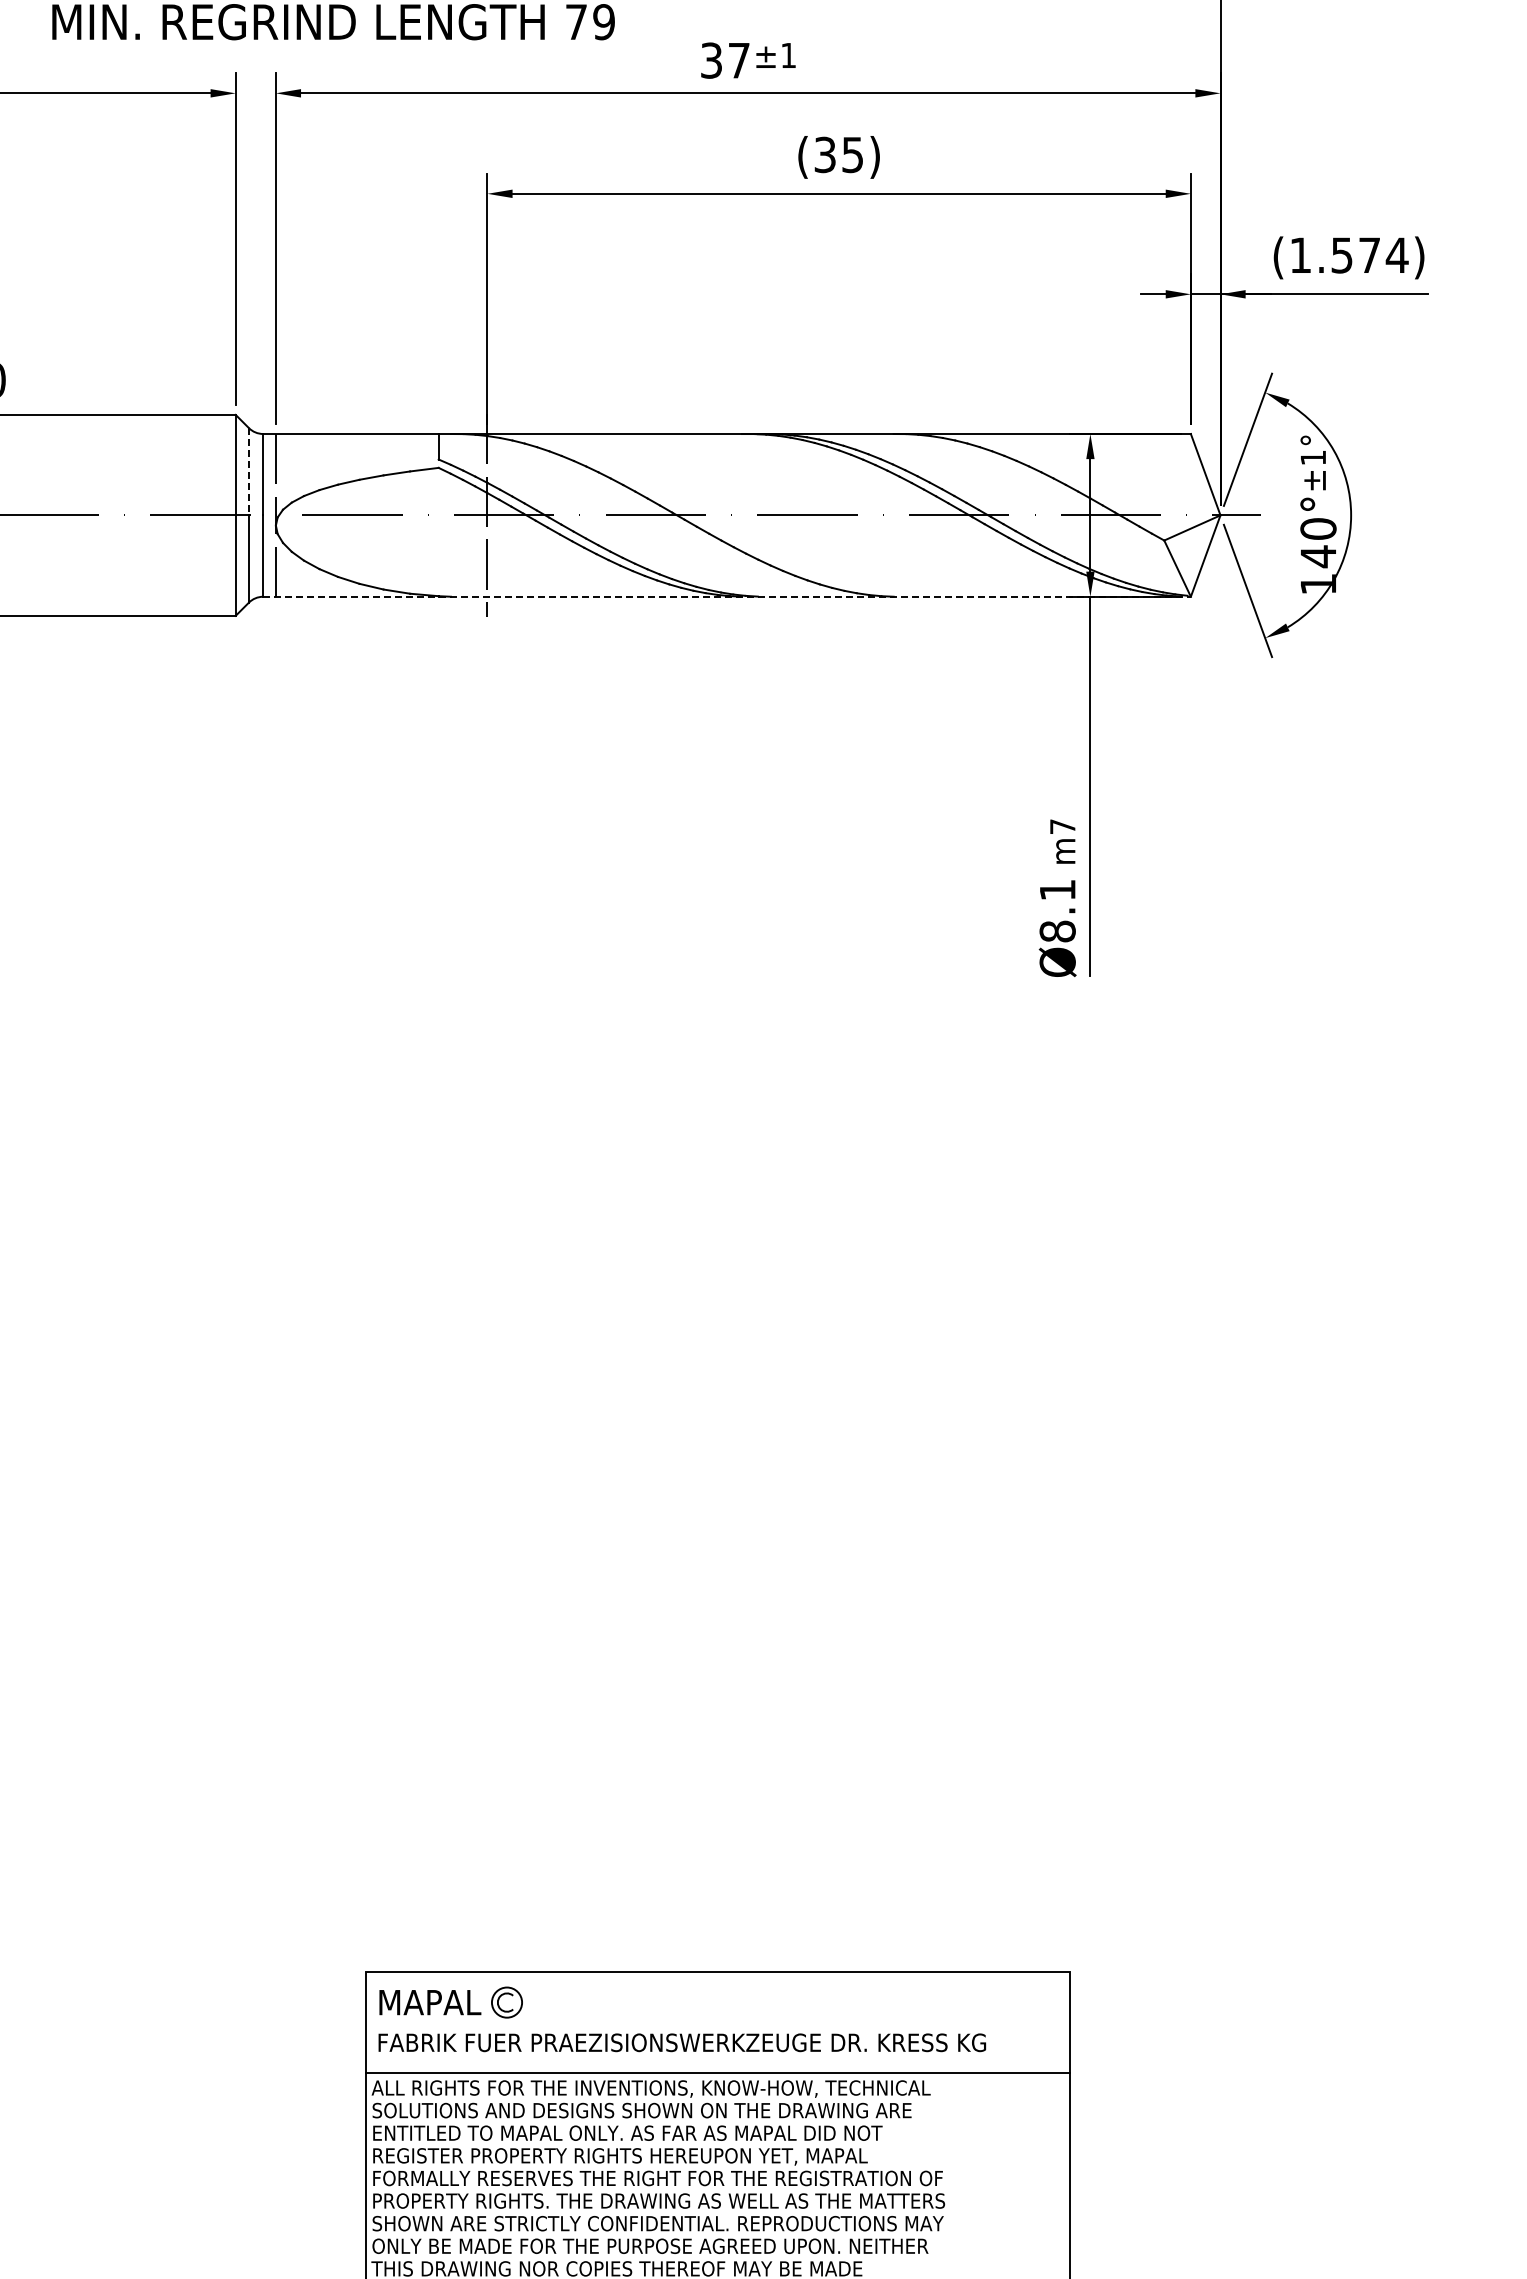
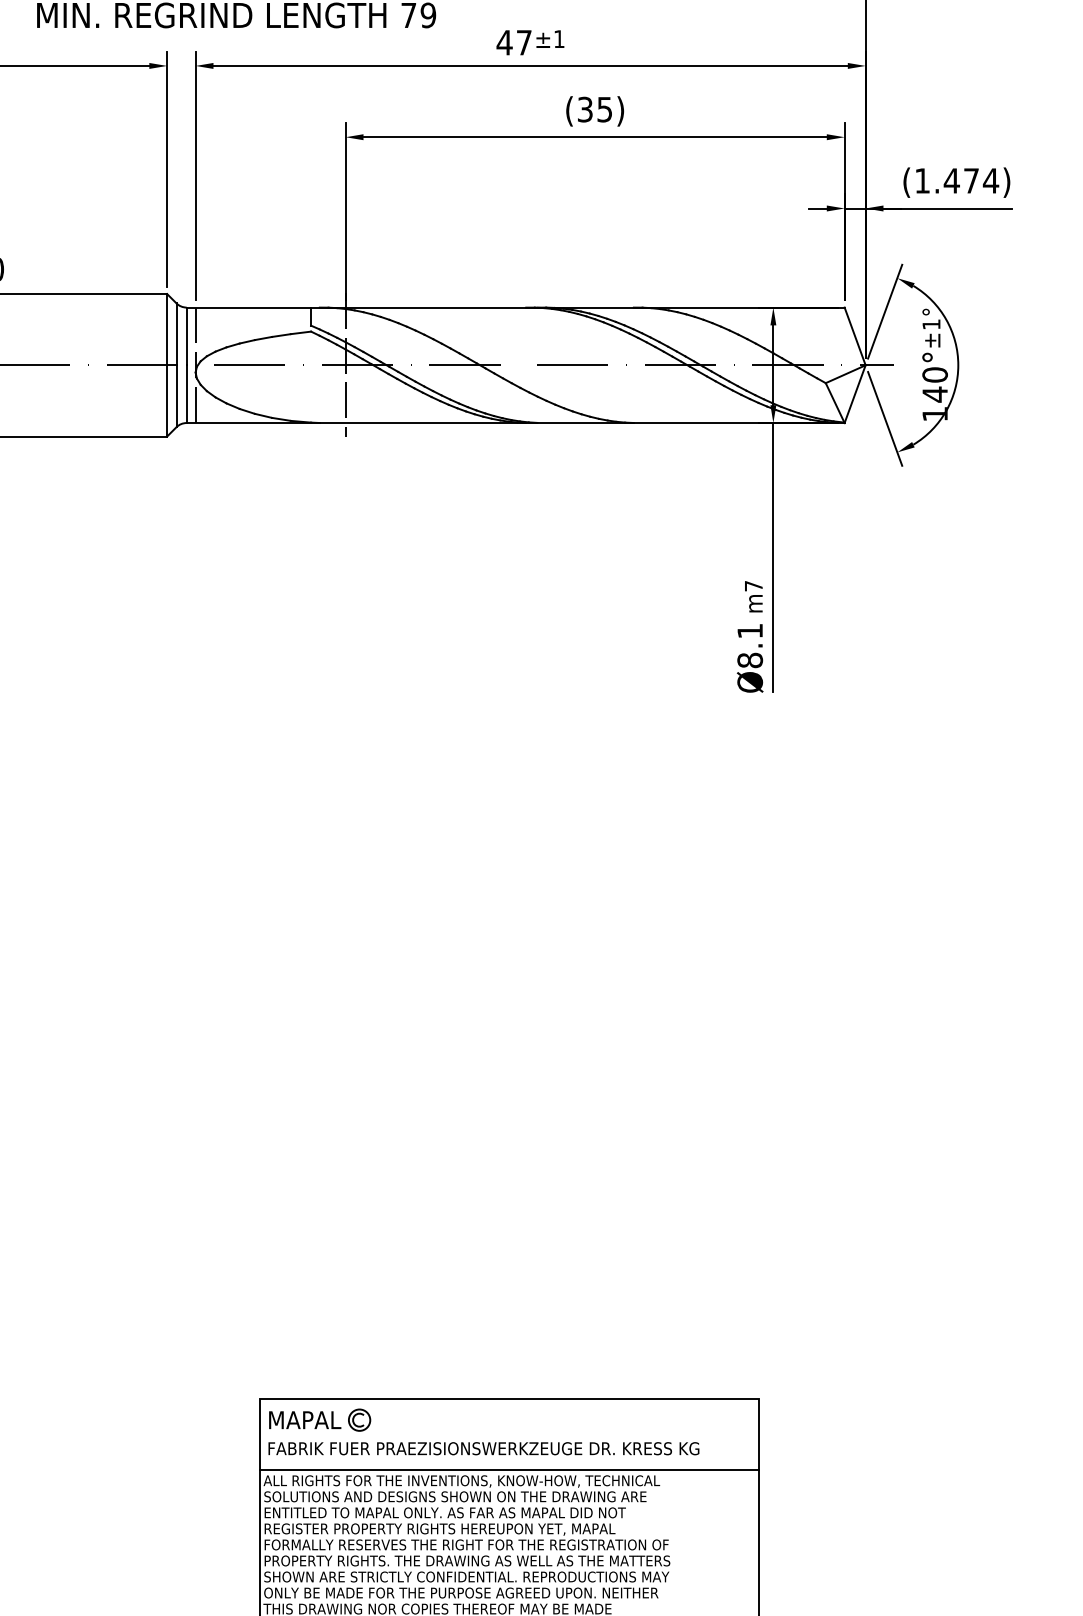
text: (711, 60) -> (504, 42), 37 -> 47
text: (1341, 255) -> (951, 180), (1.574) -> (1.474)
line: (248, 471) -> (176, 334), dashed -> solid
line: (727, 596) -> (515, 422), dashed -> solid

